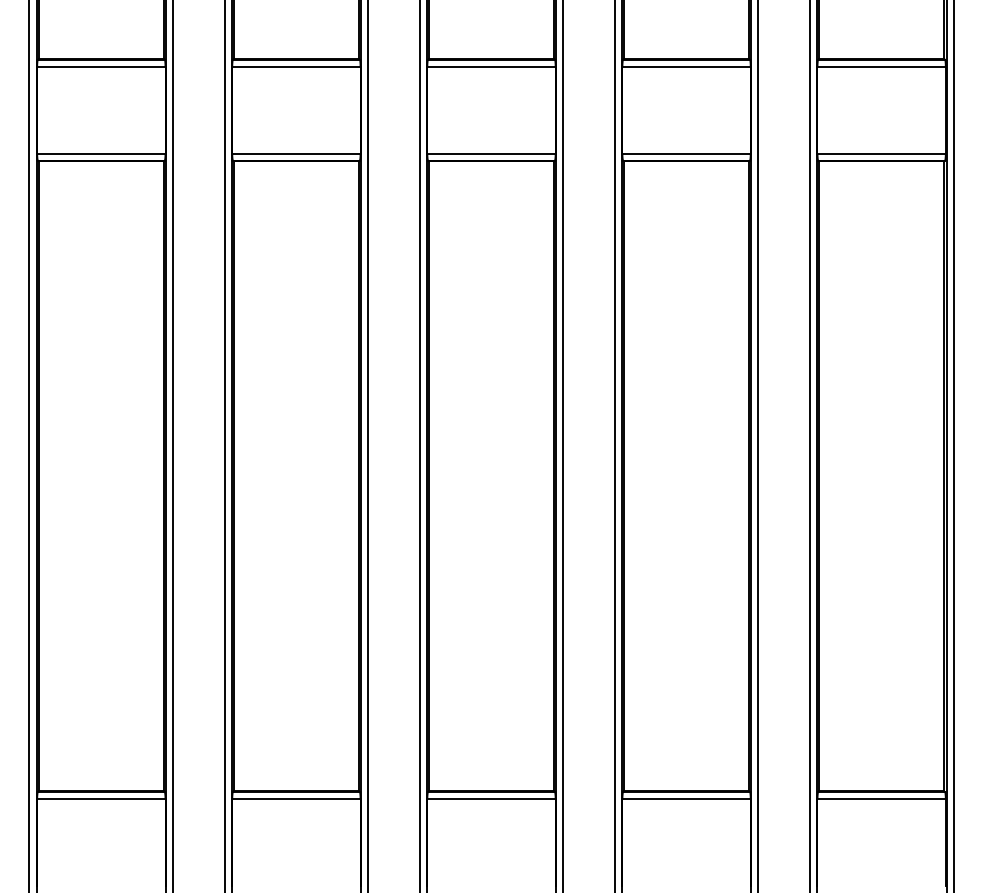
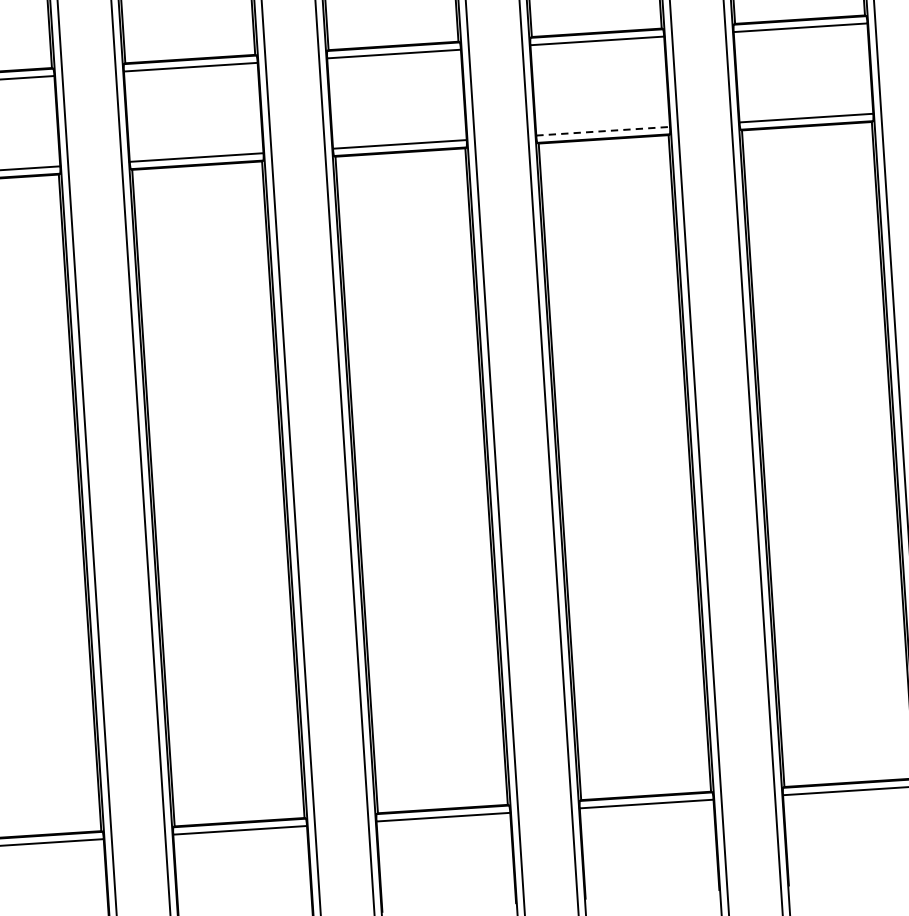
line: (687, 153) -> (604, 131), solid -> dashed

